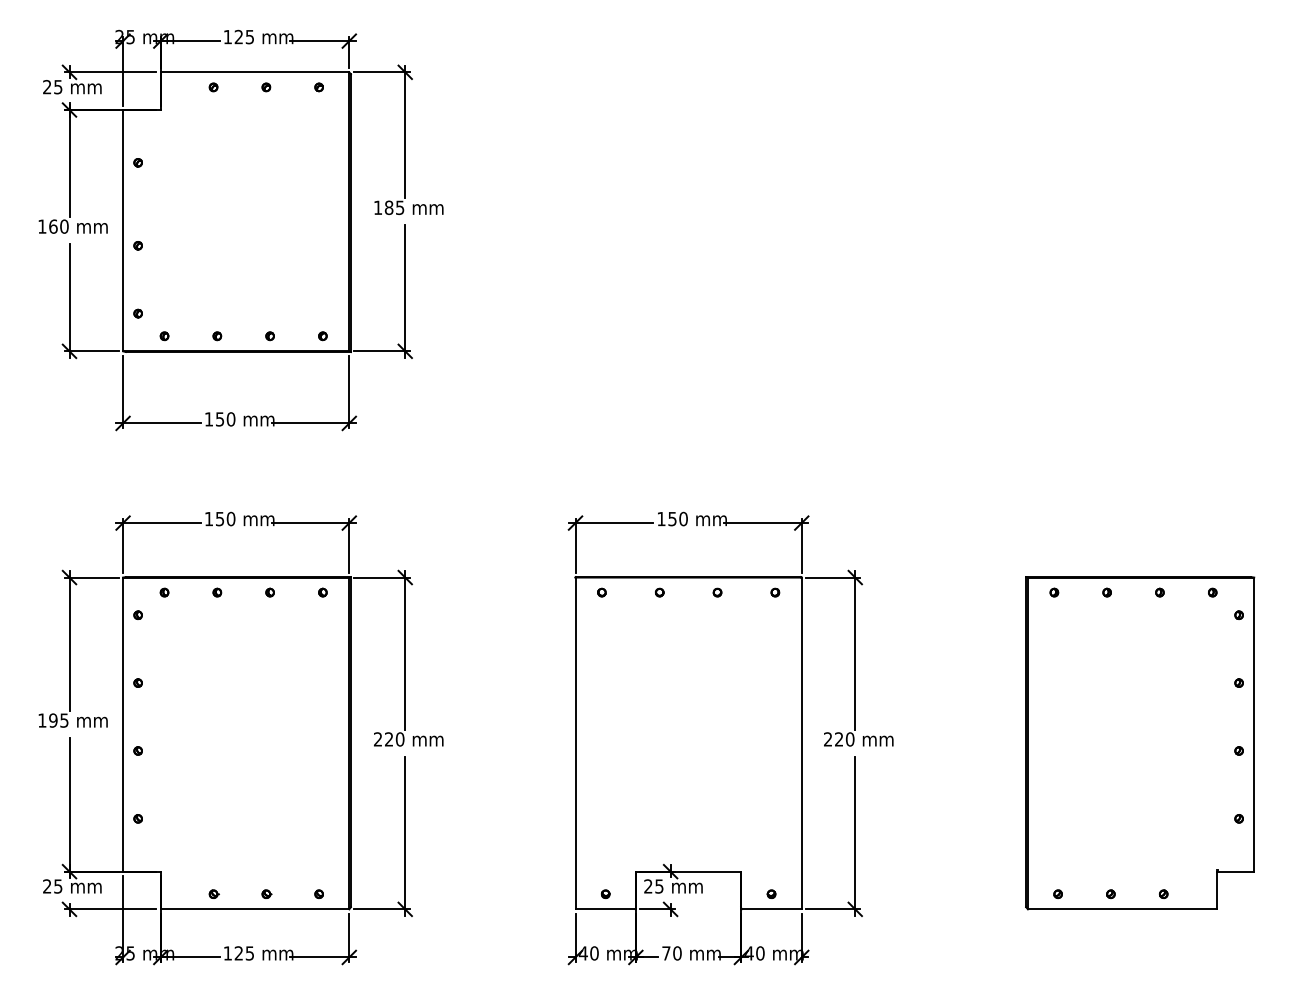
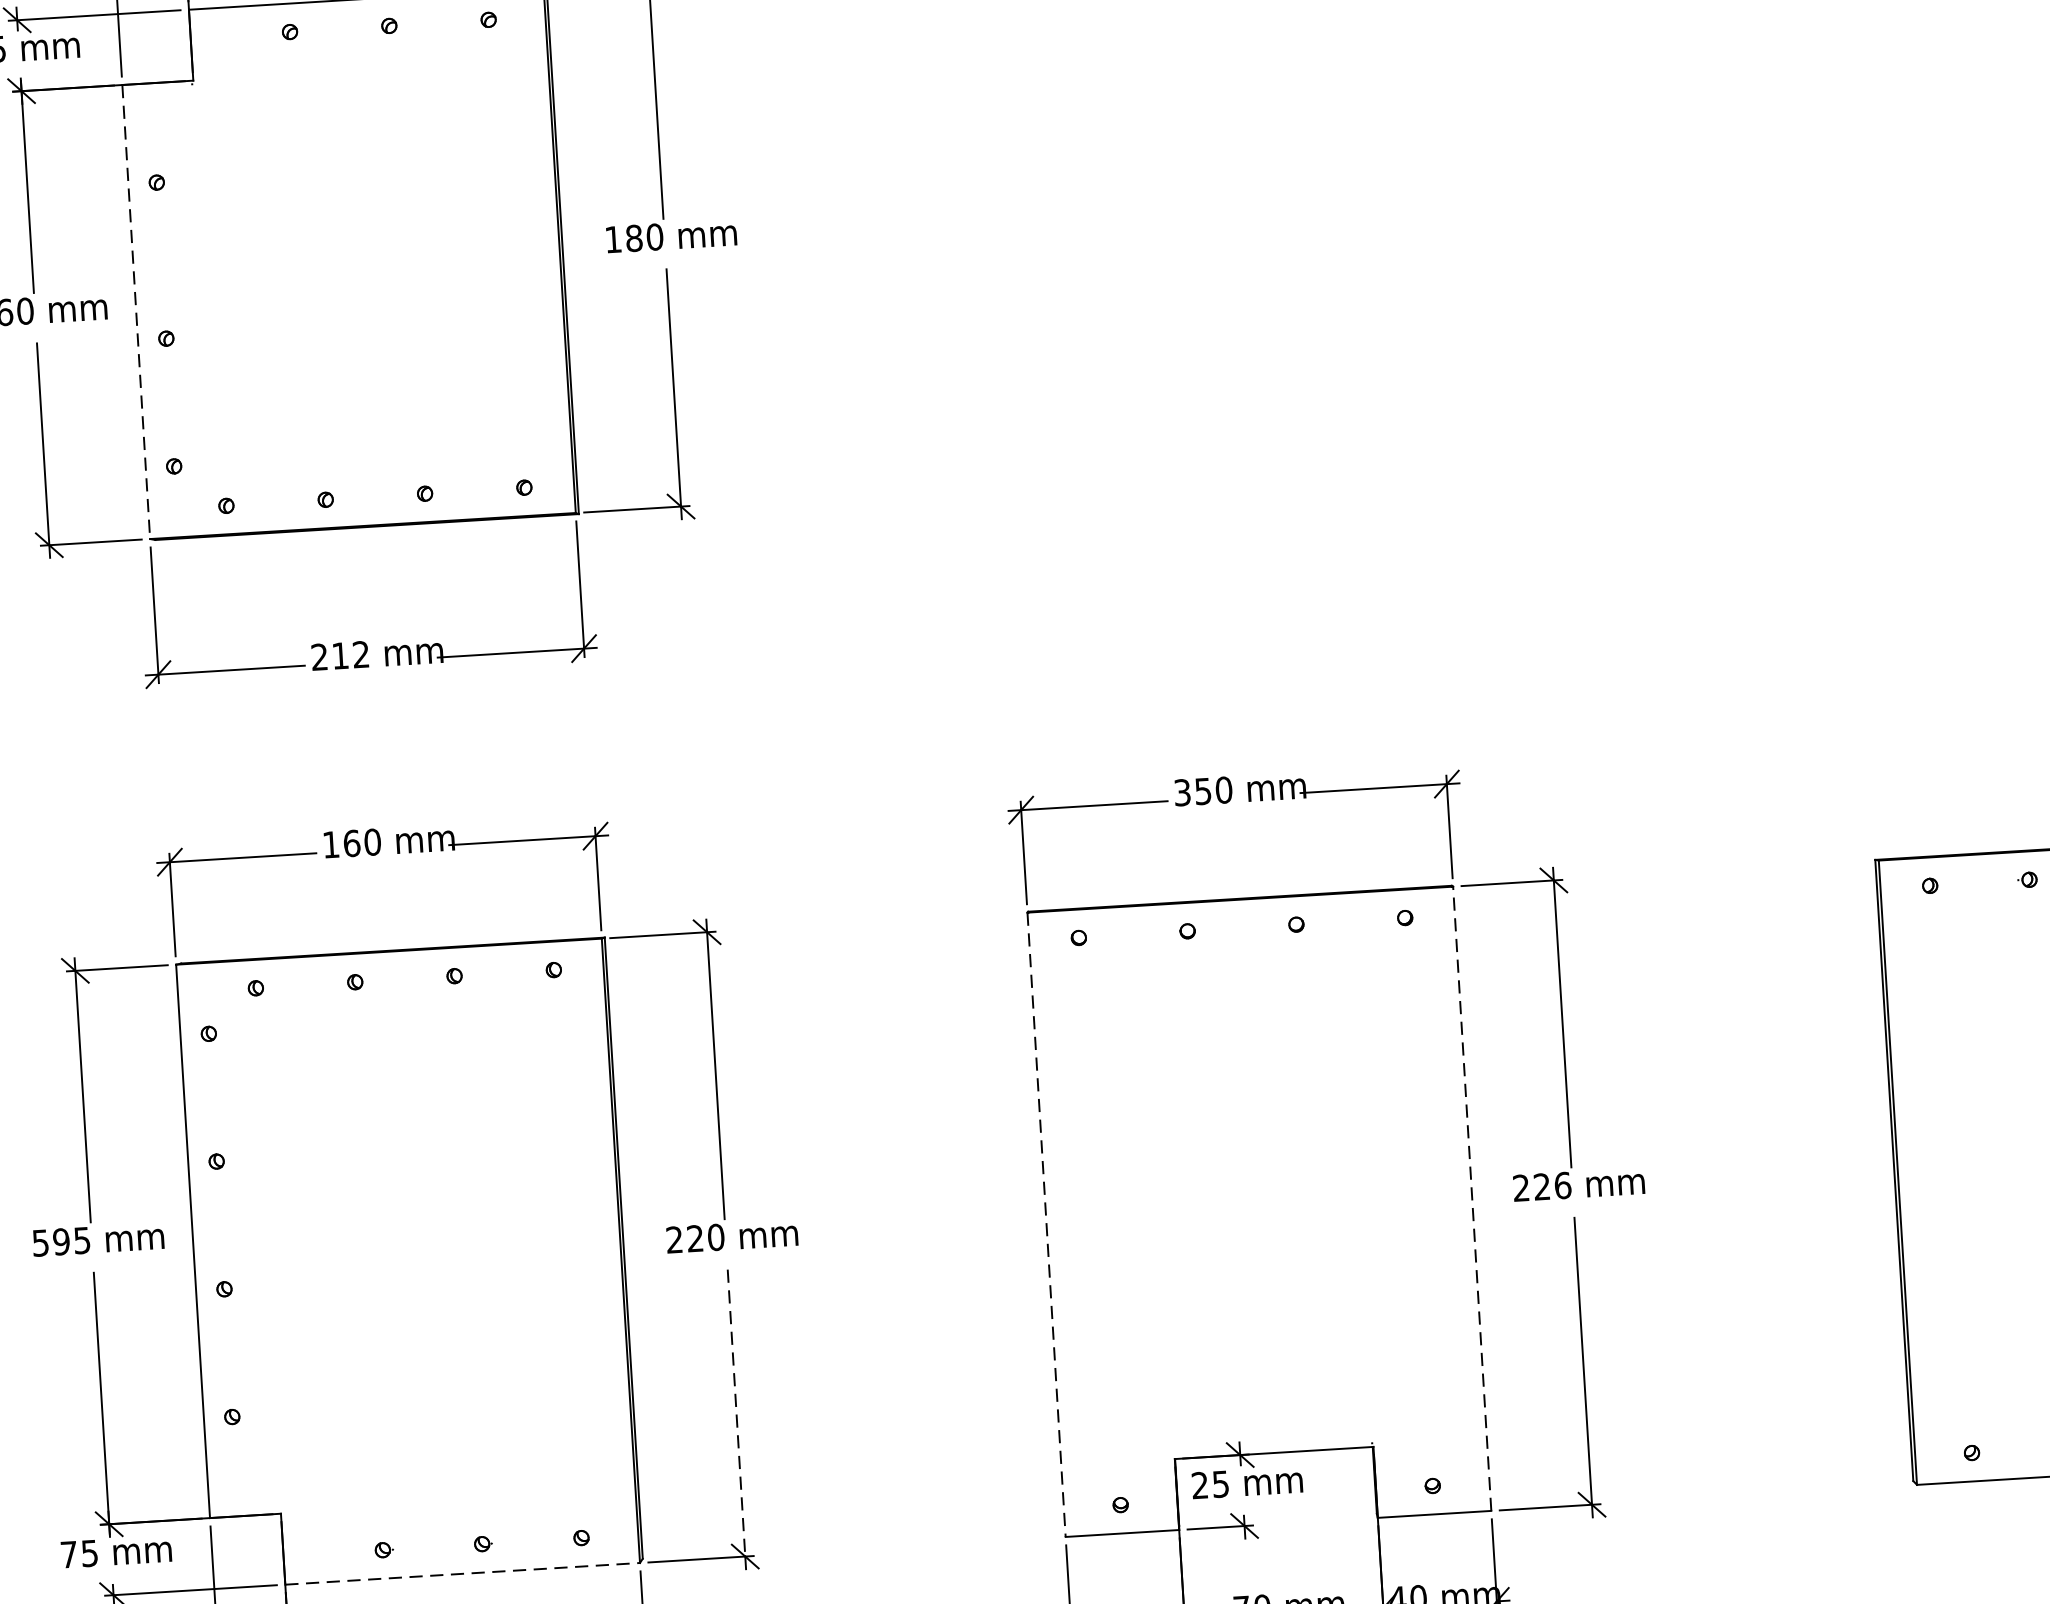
text: (399, 207) -> (653, 236), 185 -> 180
line: (123, 230) -> (137, 311), solid -> dashed
text: (219, 419) -> (339, 656), 150 -> 212
text: (219, 518) -> (350, 842), 150 -> 160
text: (661, 518) -> (1182, 791), 150 -> 350
text: (42, 720) -> (40, 1242), 195 -> 595
text: (850, 739) -> (1563, 1185), 220 -> 226
line: (575, 743) -> (1046, 1224), solid -> dashed
line: (801, 743) -> (1471, 1198), solid -> dashed
line: (405, 833) -> (737, 1413), solid -> dashed
text: (47, 886) -> (69, 1554), 25 -> 75
line: (255, 909) -> (463, 1574), solid -> dashed

